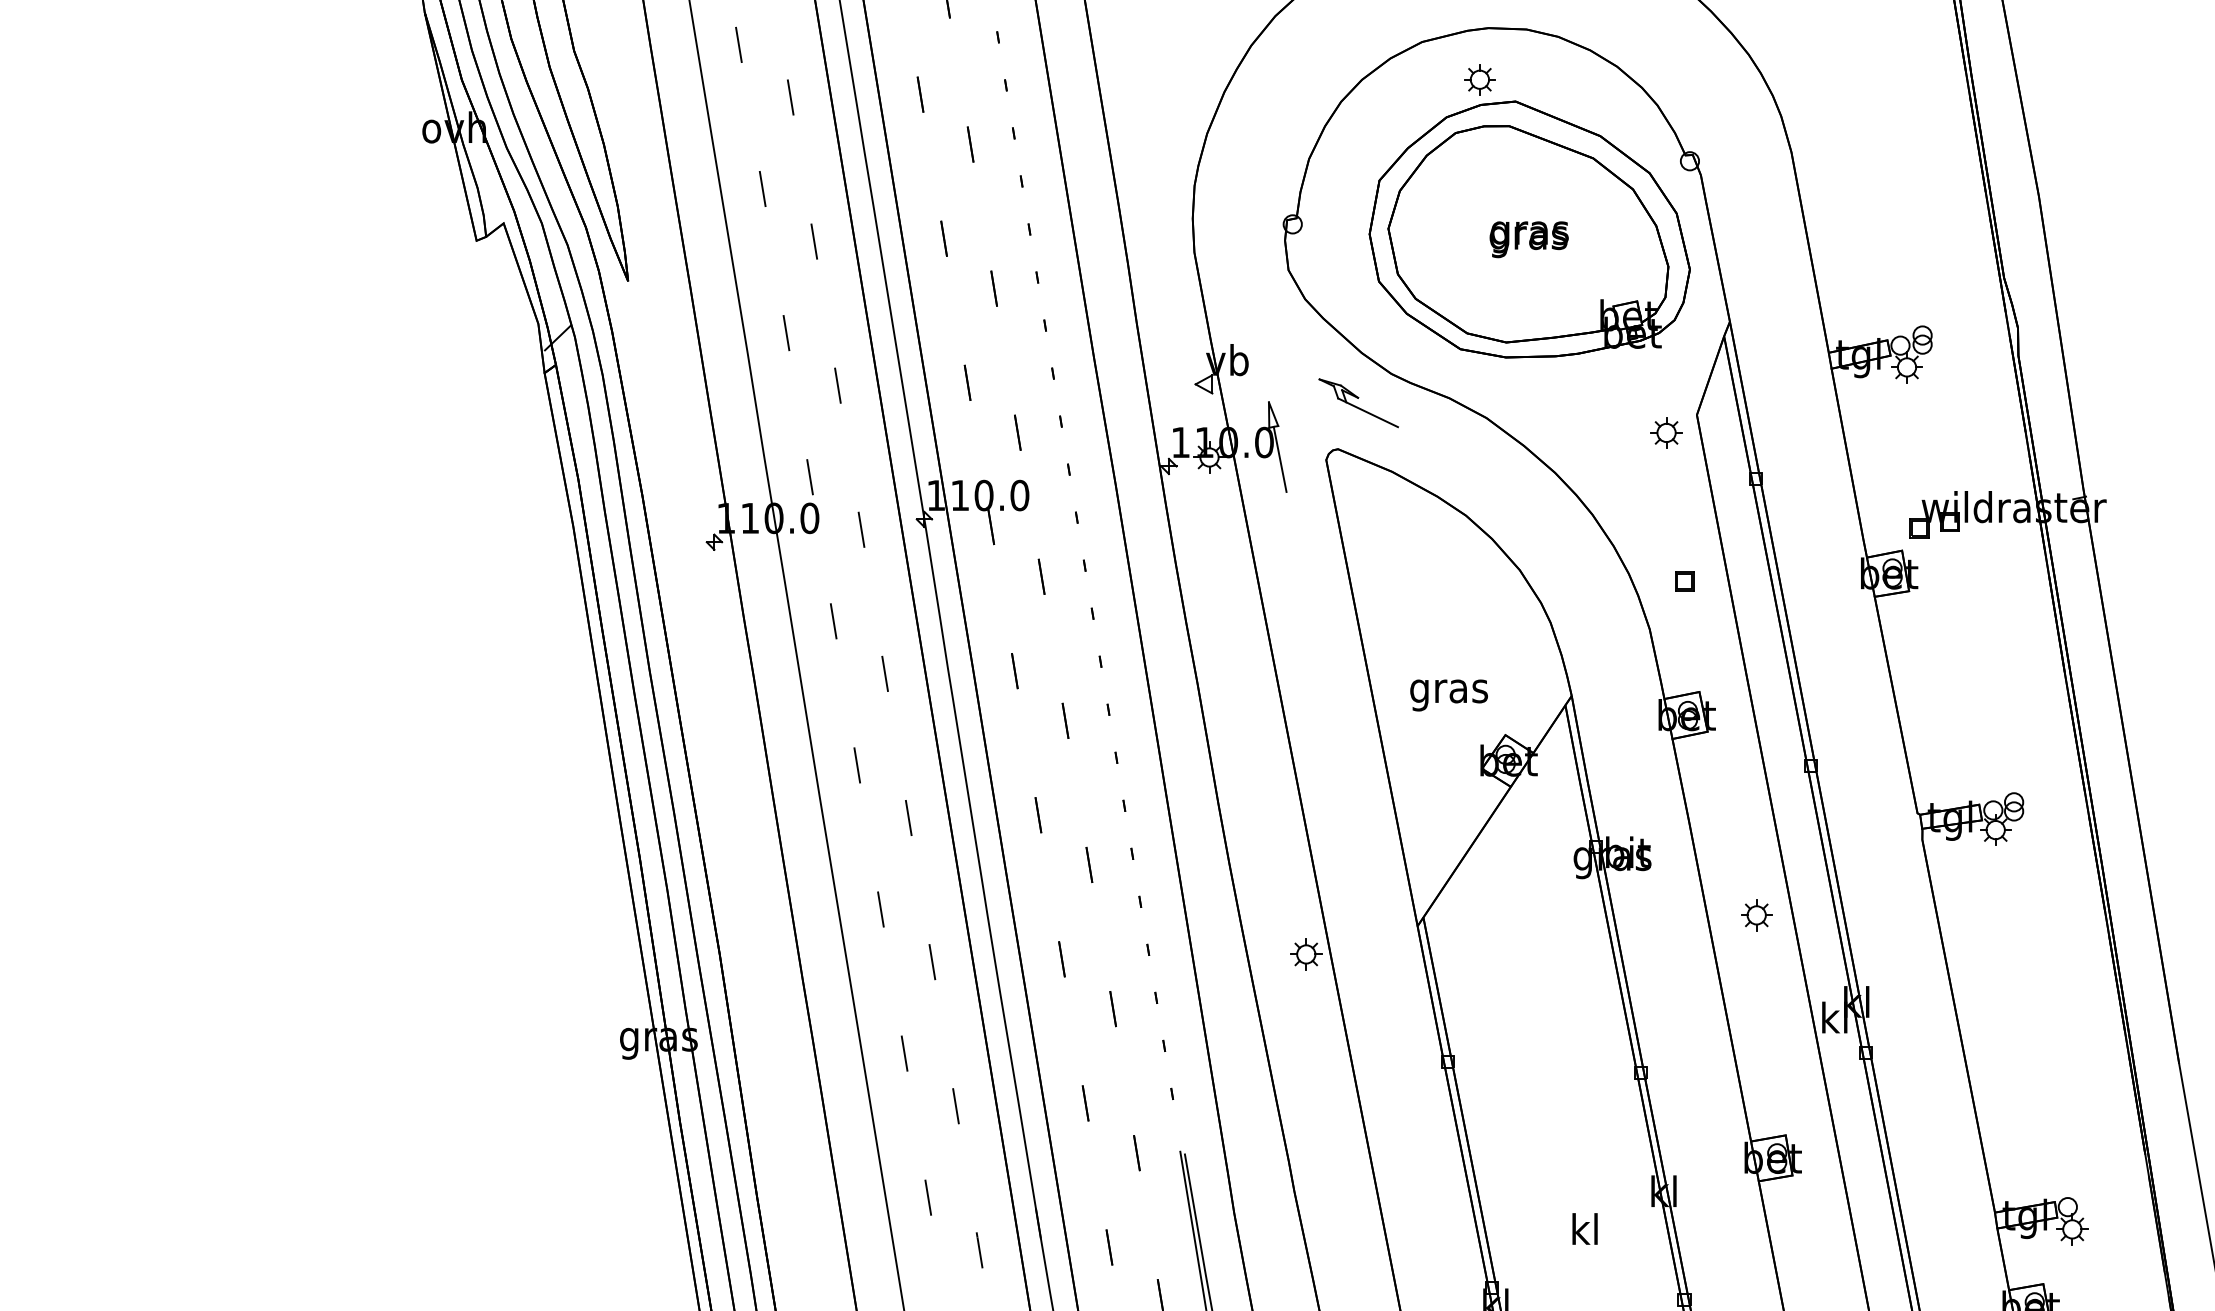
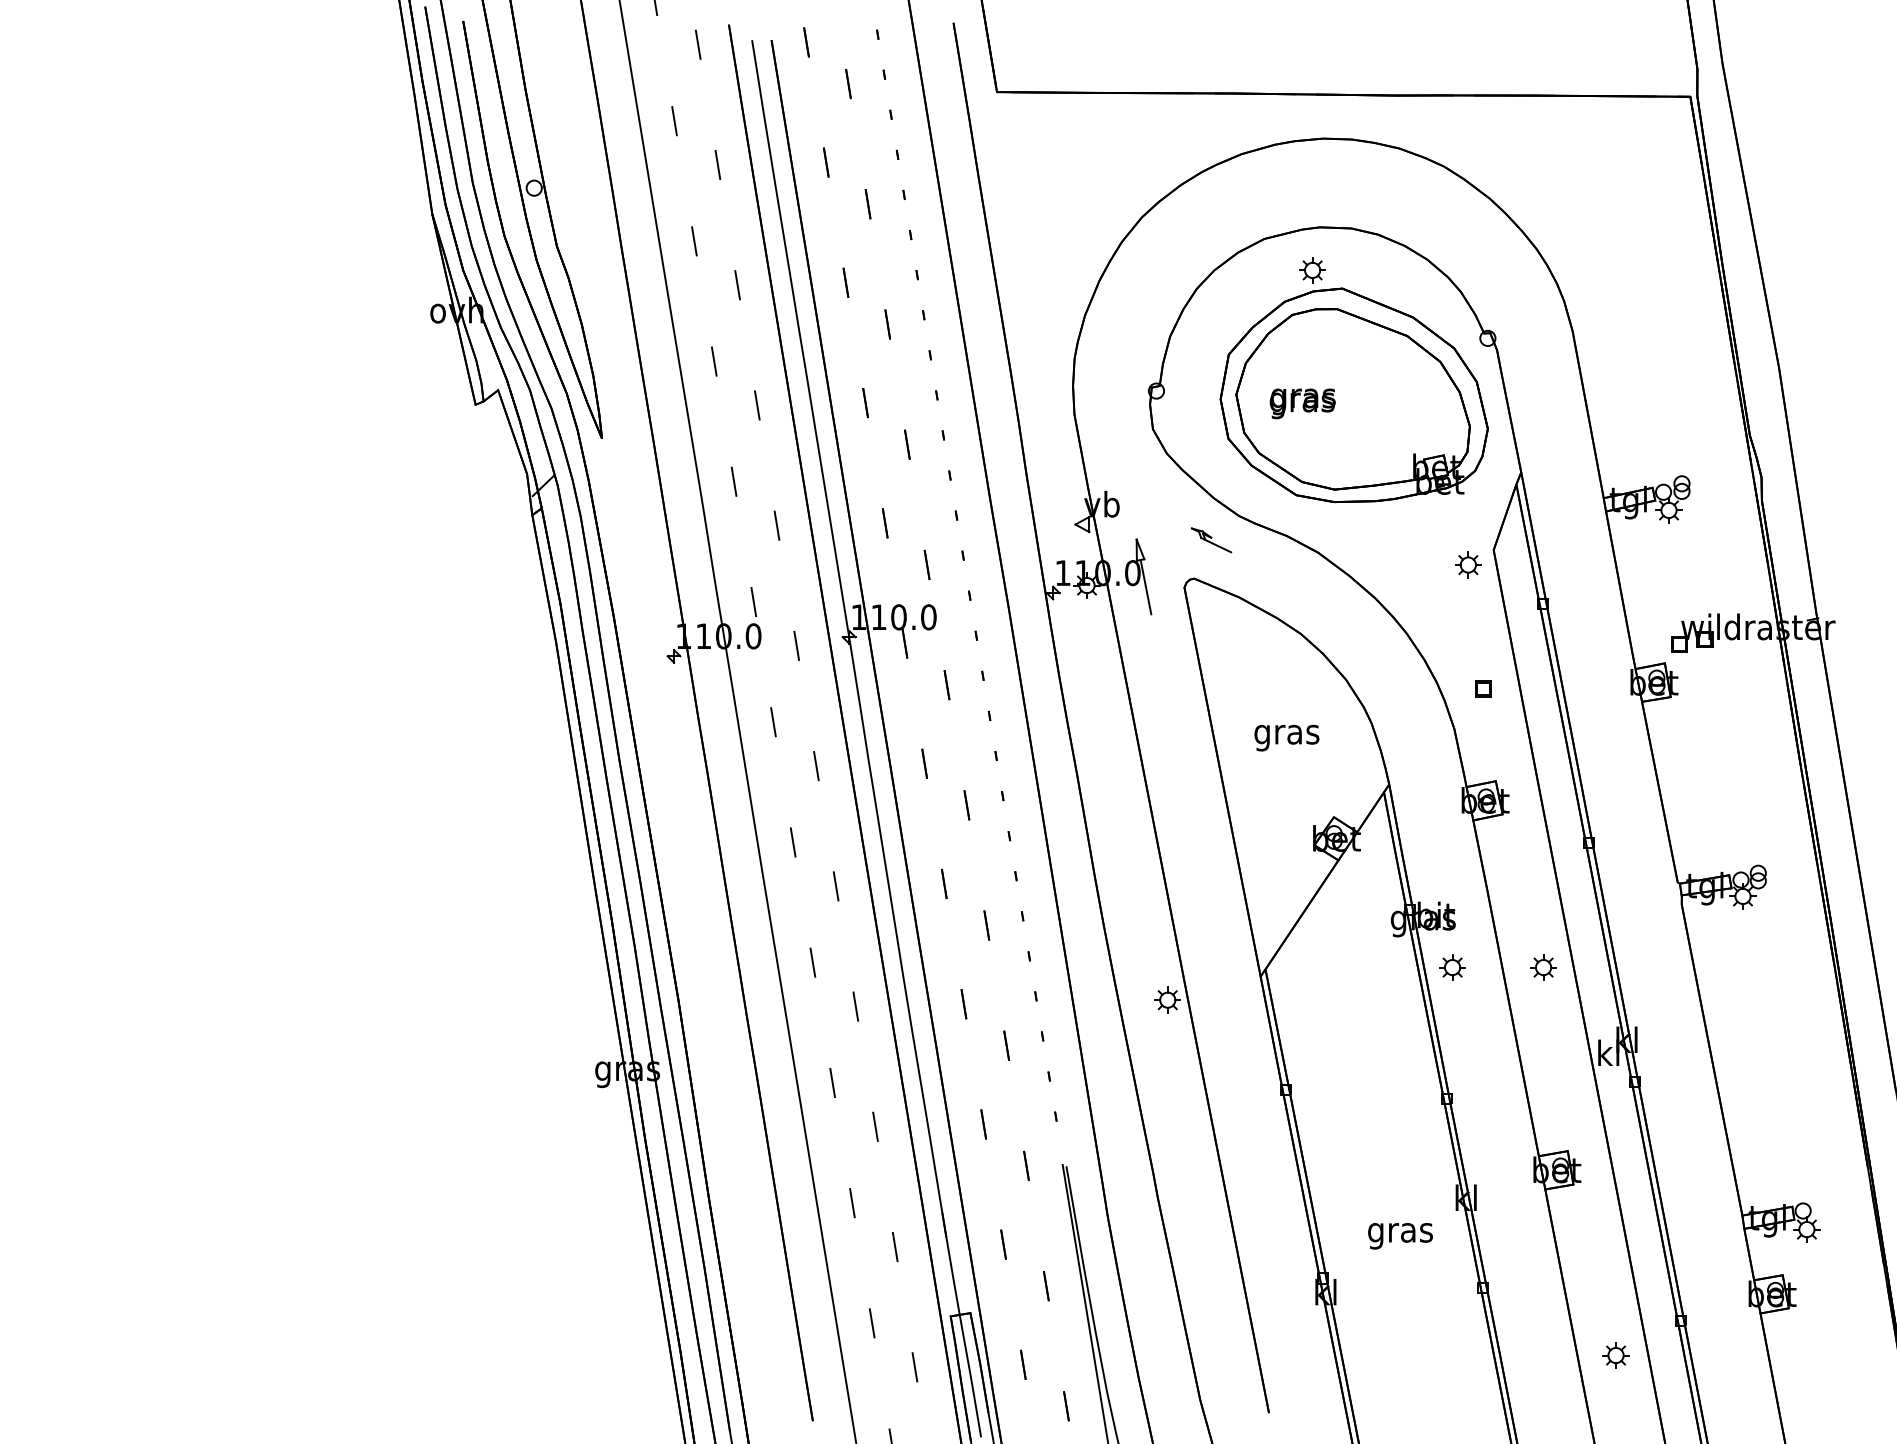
text: (1528, 239) -> (1302, 403), moved
part: (1358, 403) -> (1211, 540), size x0.6
text: (1448, 694) -> (1286, 737), moved
part: (1647, 915) -> (1452, 967), added
text: (1585, 1232) -> (1400, 1232), kl -> gras

